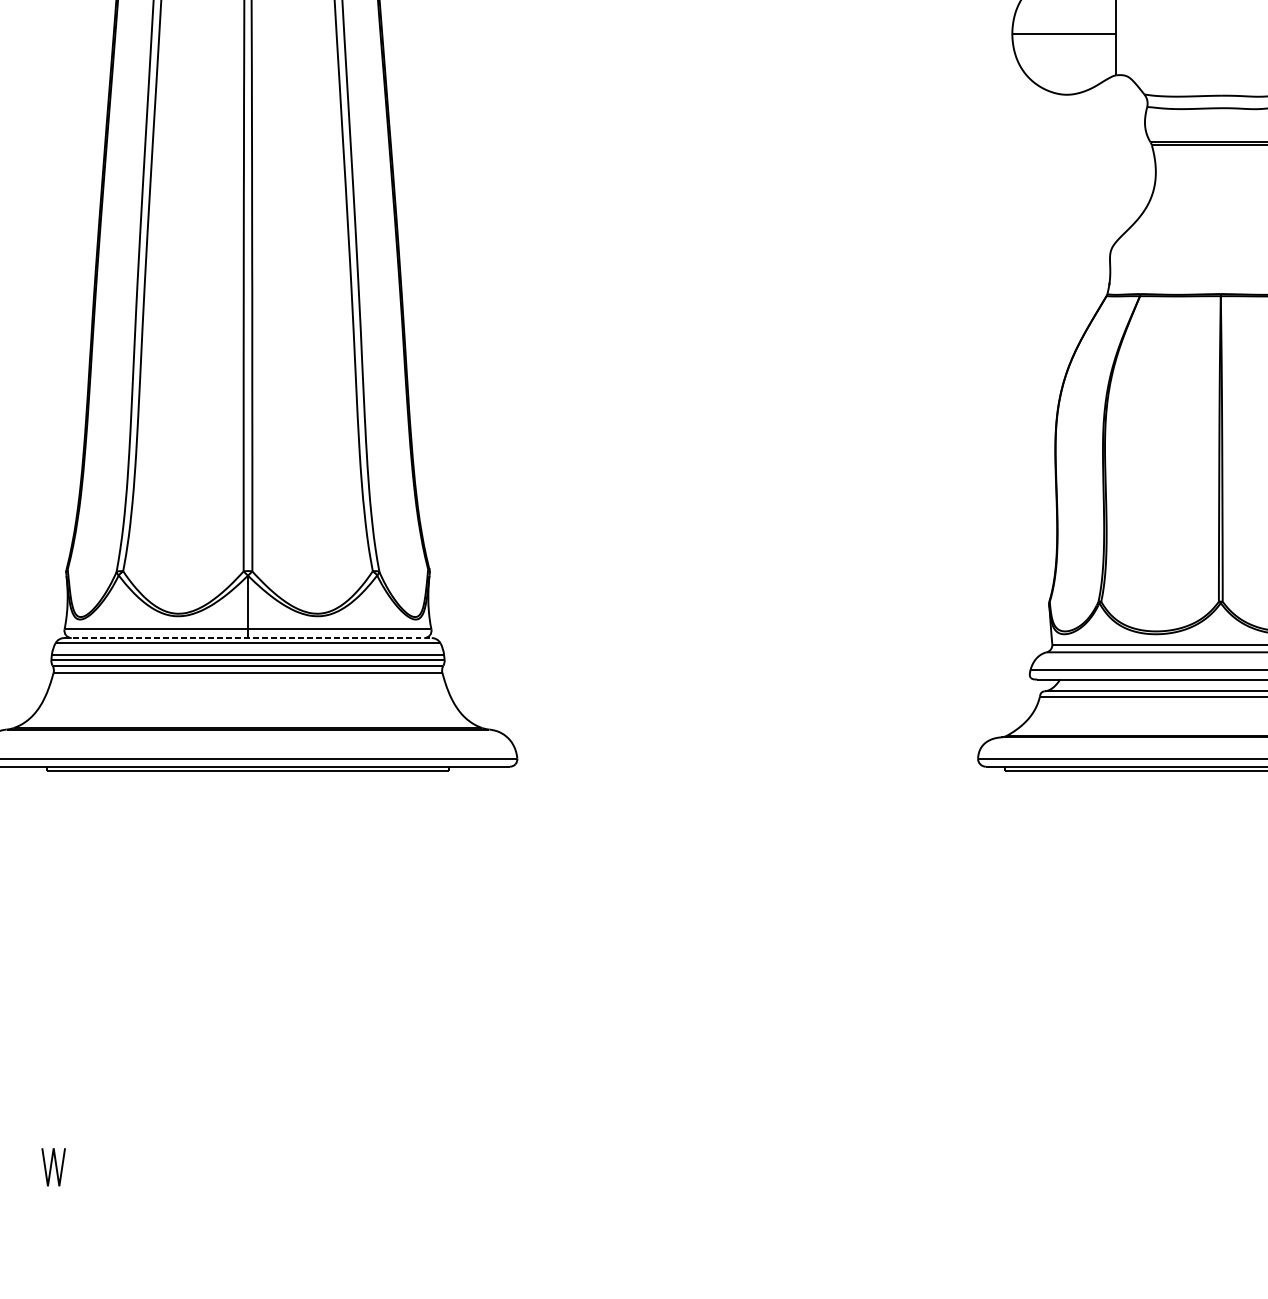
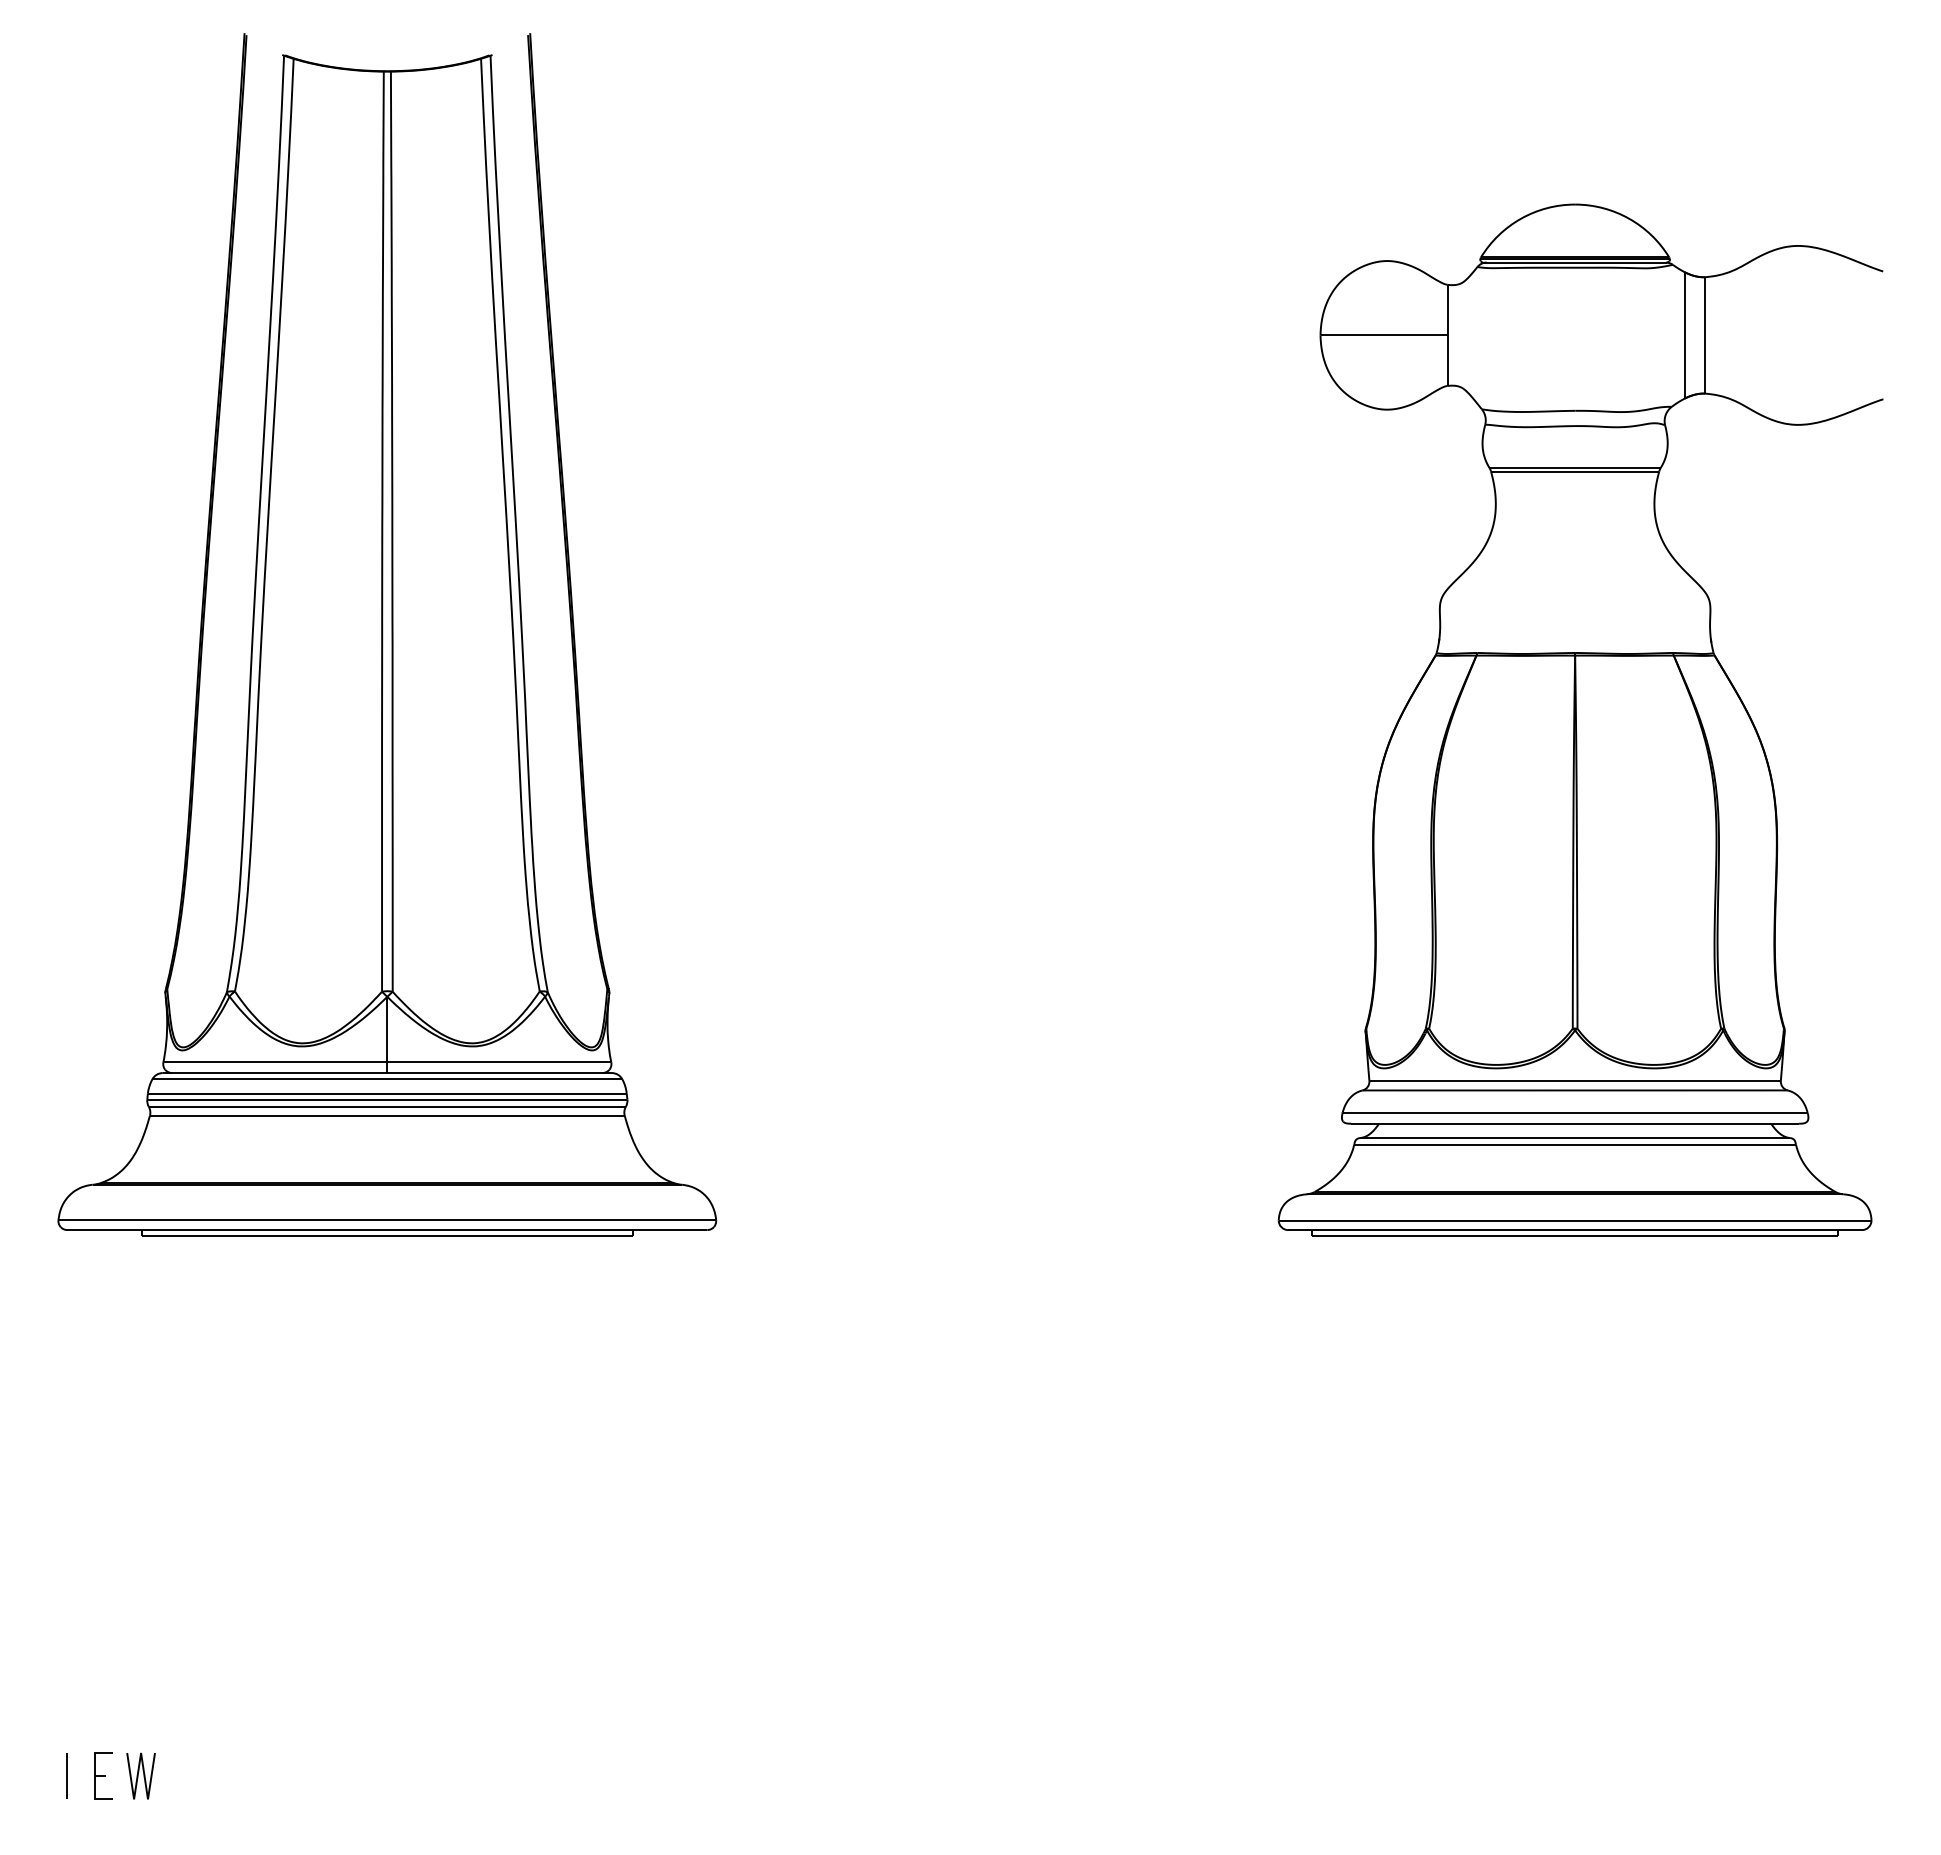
line: (248, 638) -> (387, 1073), dashed -> solid
line: (51, 1166) -> (138, 1775), moved
part: (15, 1213) -> (103, 1775), added

